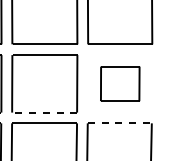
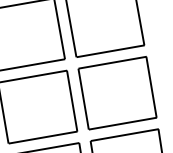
part: (120, 83) -> (117, 92), size x1.67
line: (44, 112) -> (42, 137), dashed -> solid
line: (120, 123) -> (125, 135), dashed -> solid

